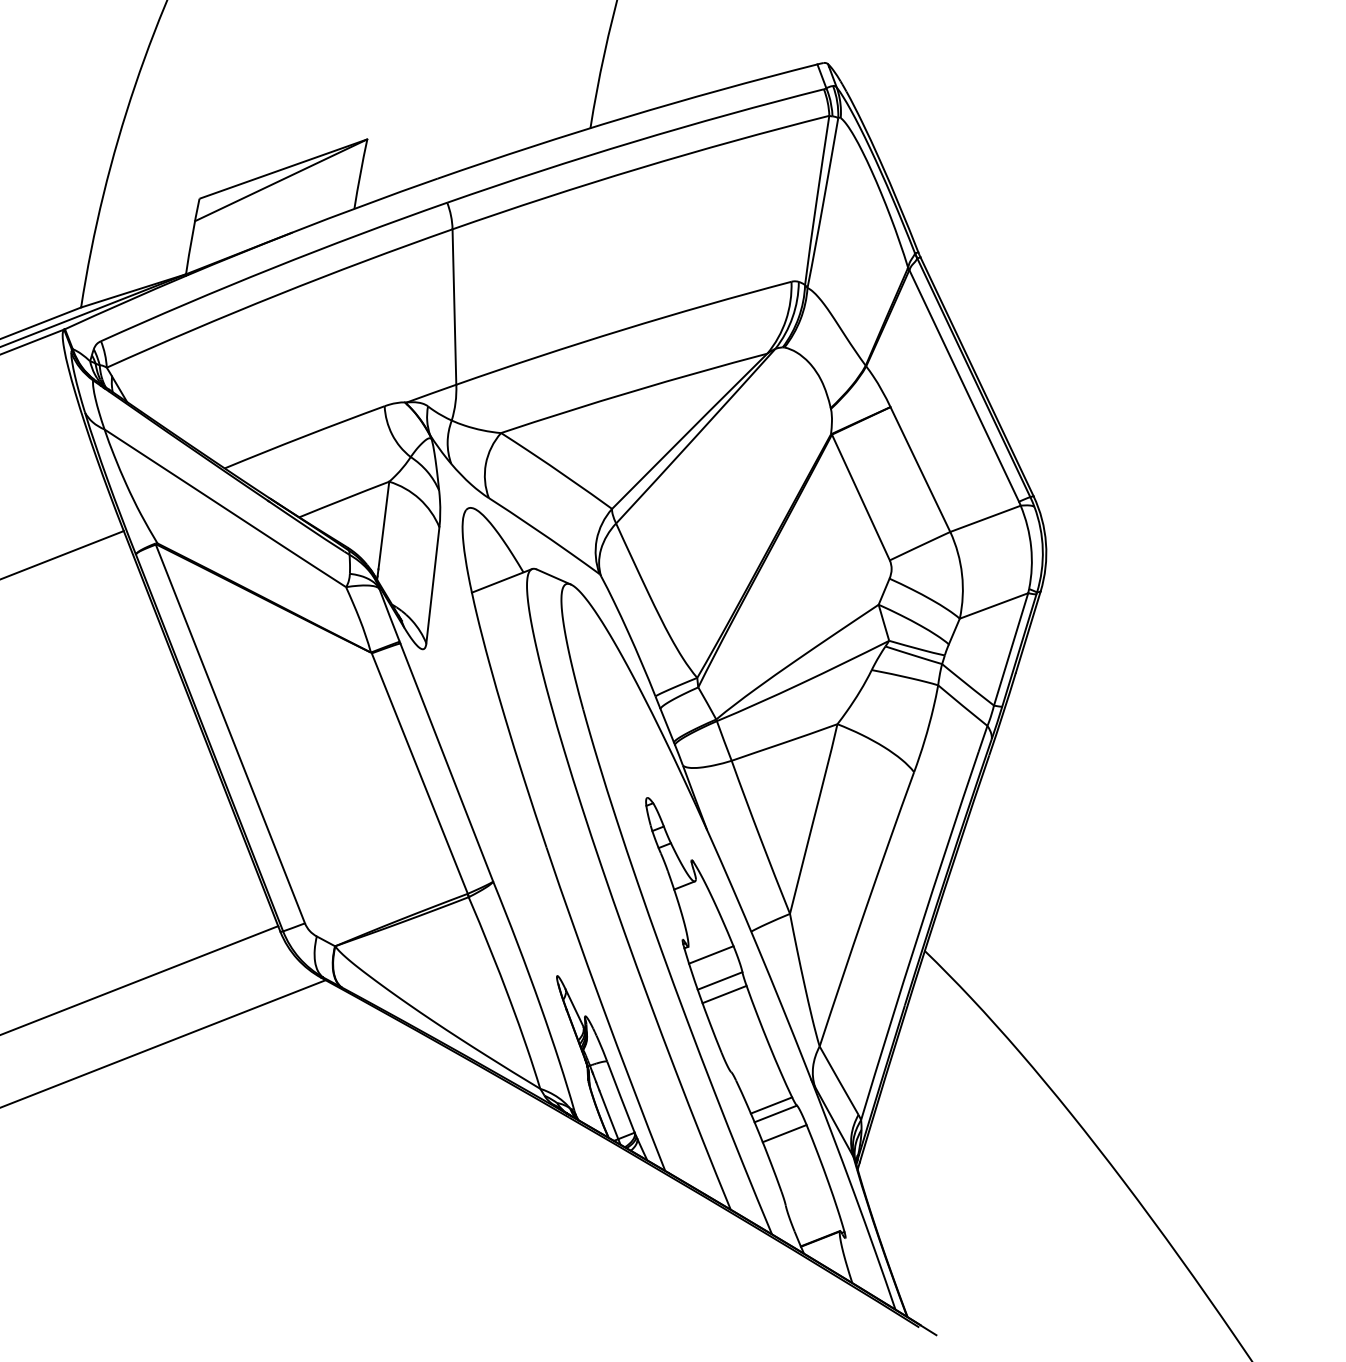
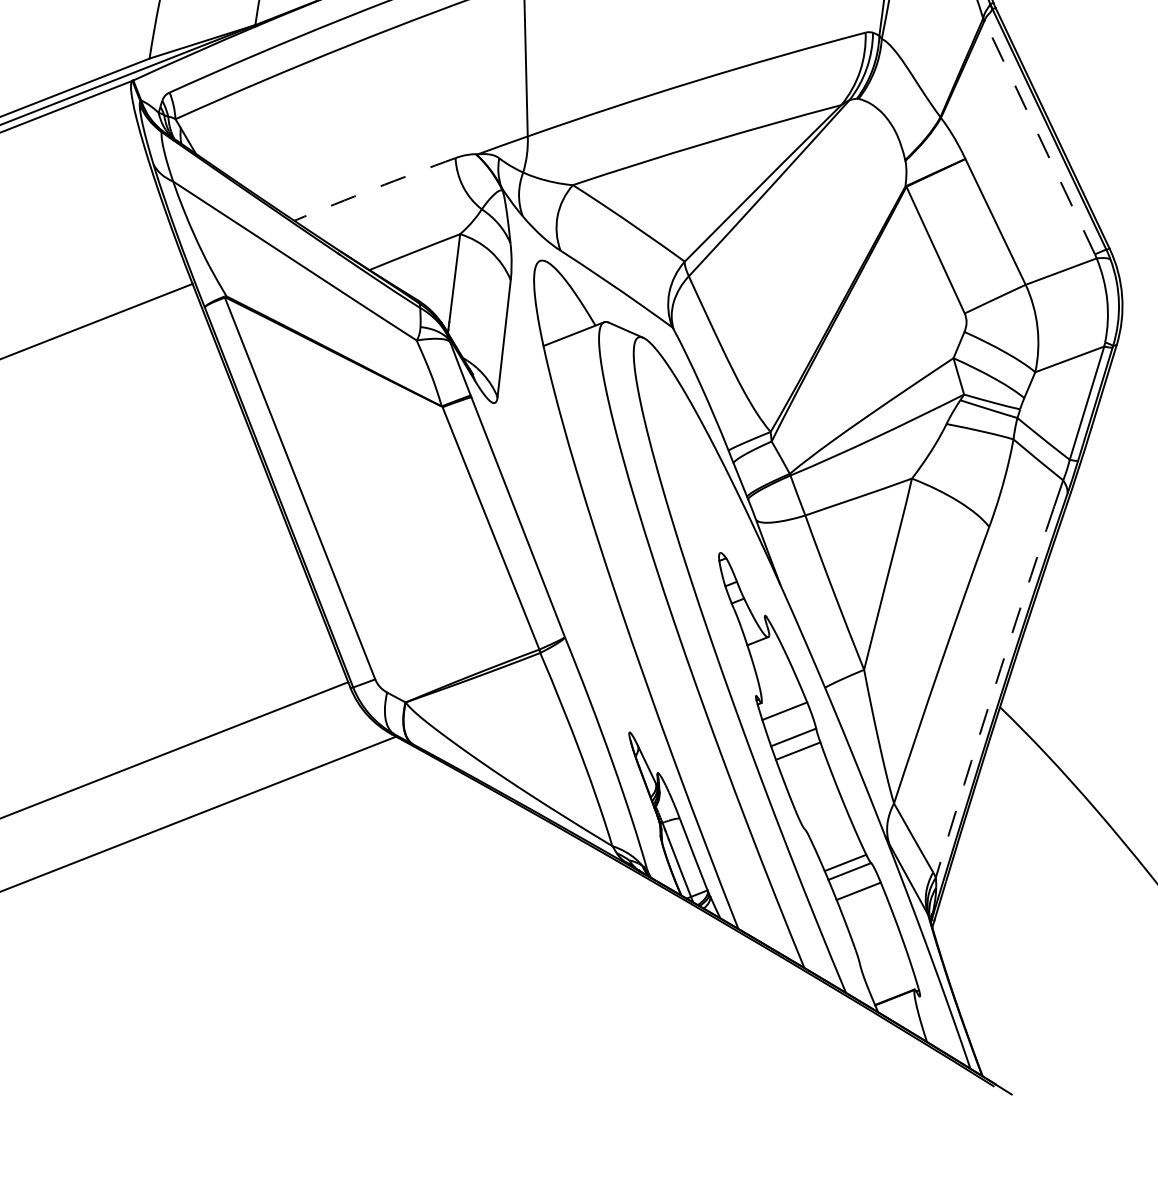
line: (964, 385) -> (1040, 137), solid -> dashed
arc: (304, 436) -> (374, 188), solid -> dashed
arc: (918, 935) -> (993, 691), solid -> dashed

